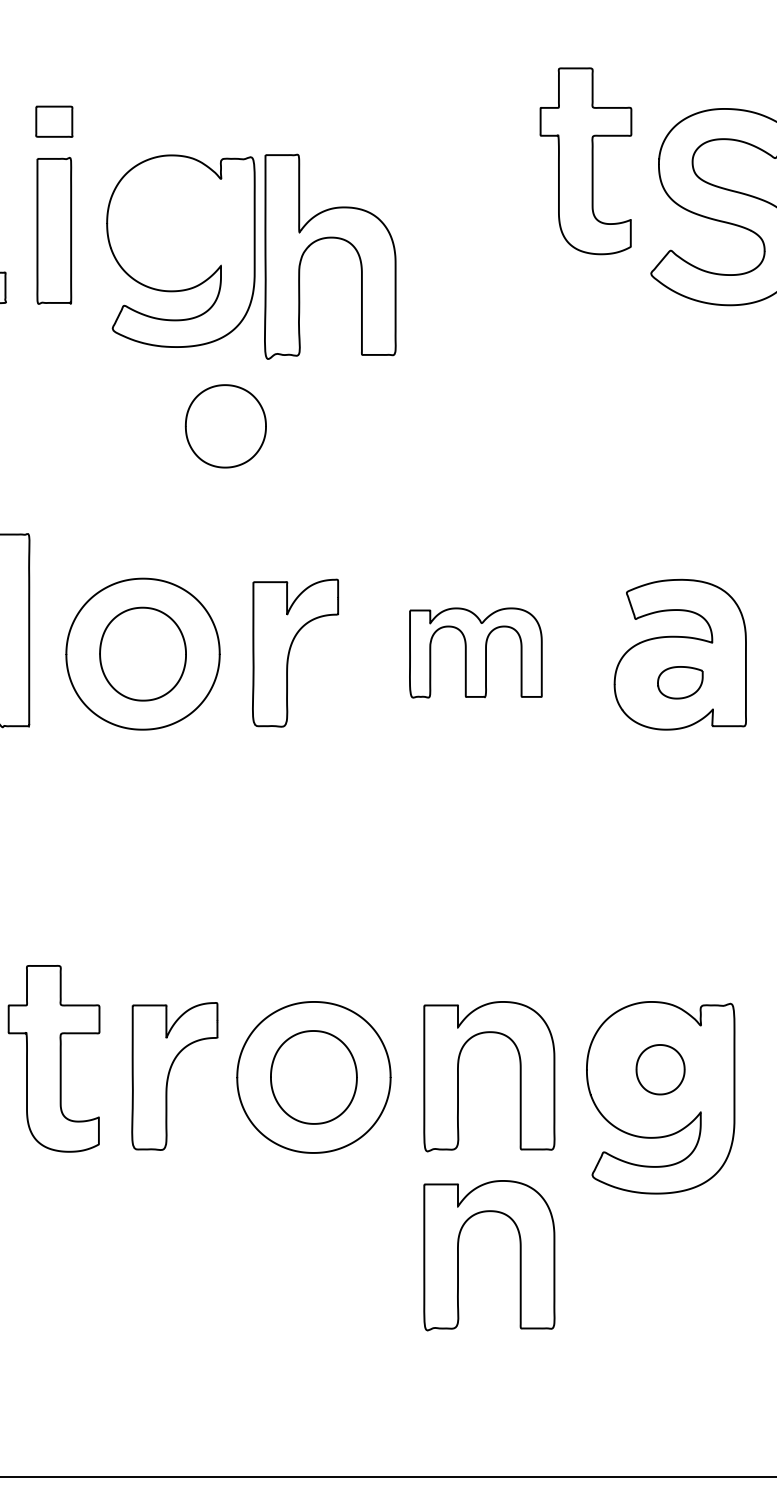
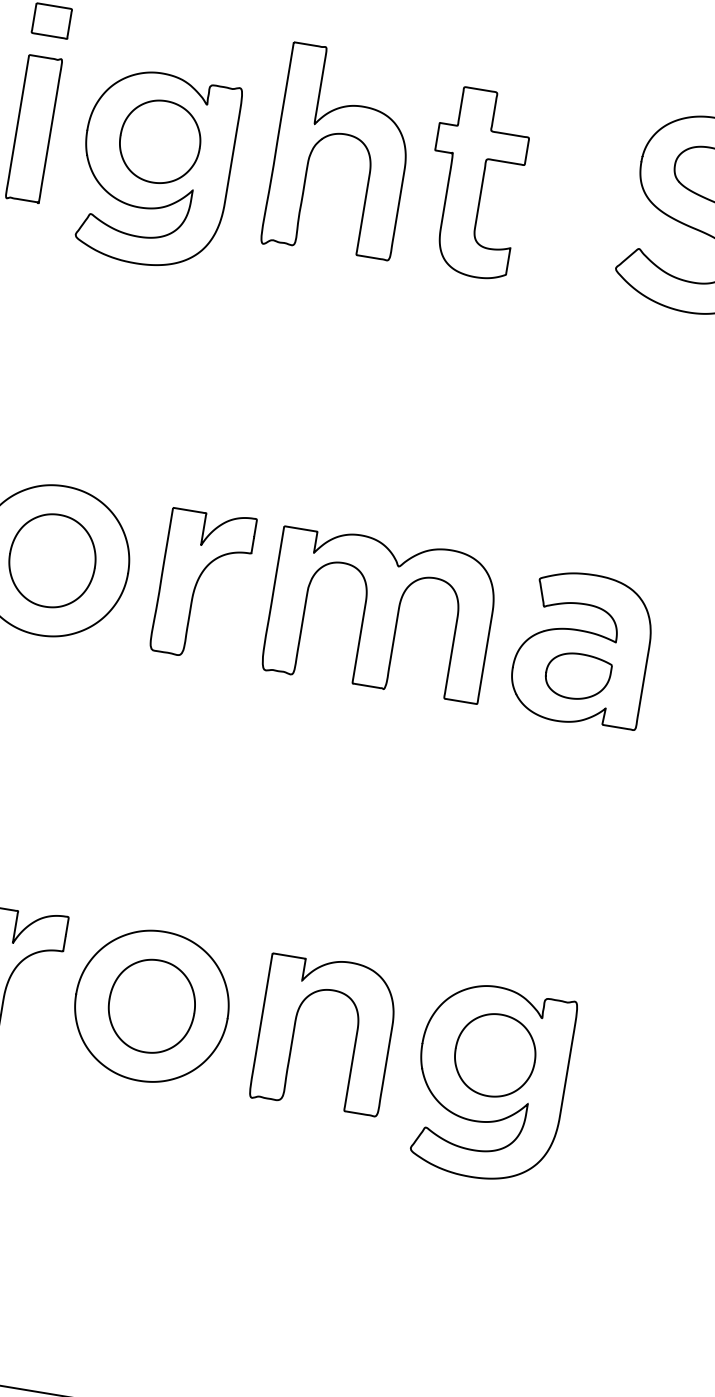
part: (585, 161) -> (475, 183), moved
part: (330, 238) -> (344, 135), moved
part: (225, 426) -> (159, 142), moved
part: (475, 652) -> (380, 613), size x1.67
part: (680, 682) -> (578, 676), size x1.43
part: (660, 1069) -> (495, 1055), size x1.67
part: (519, 1255) -> (325, 1215), removed

